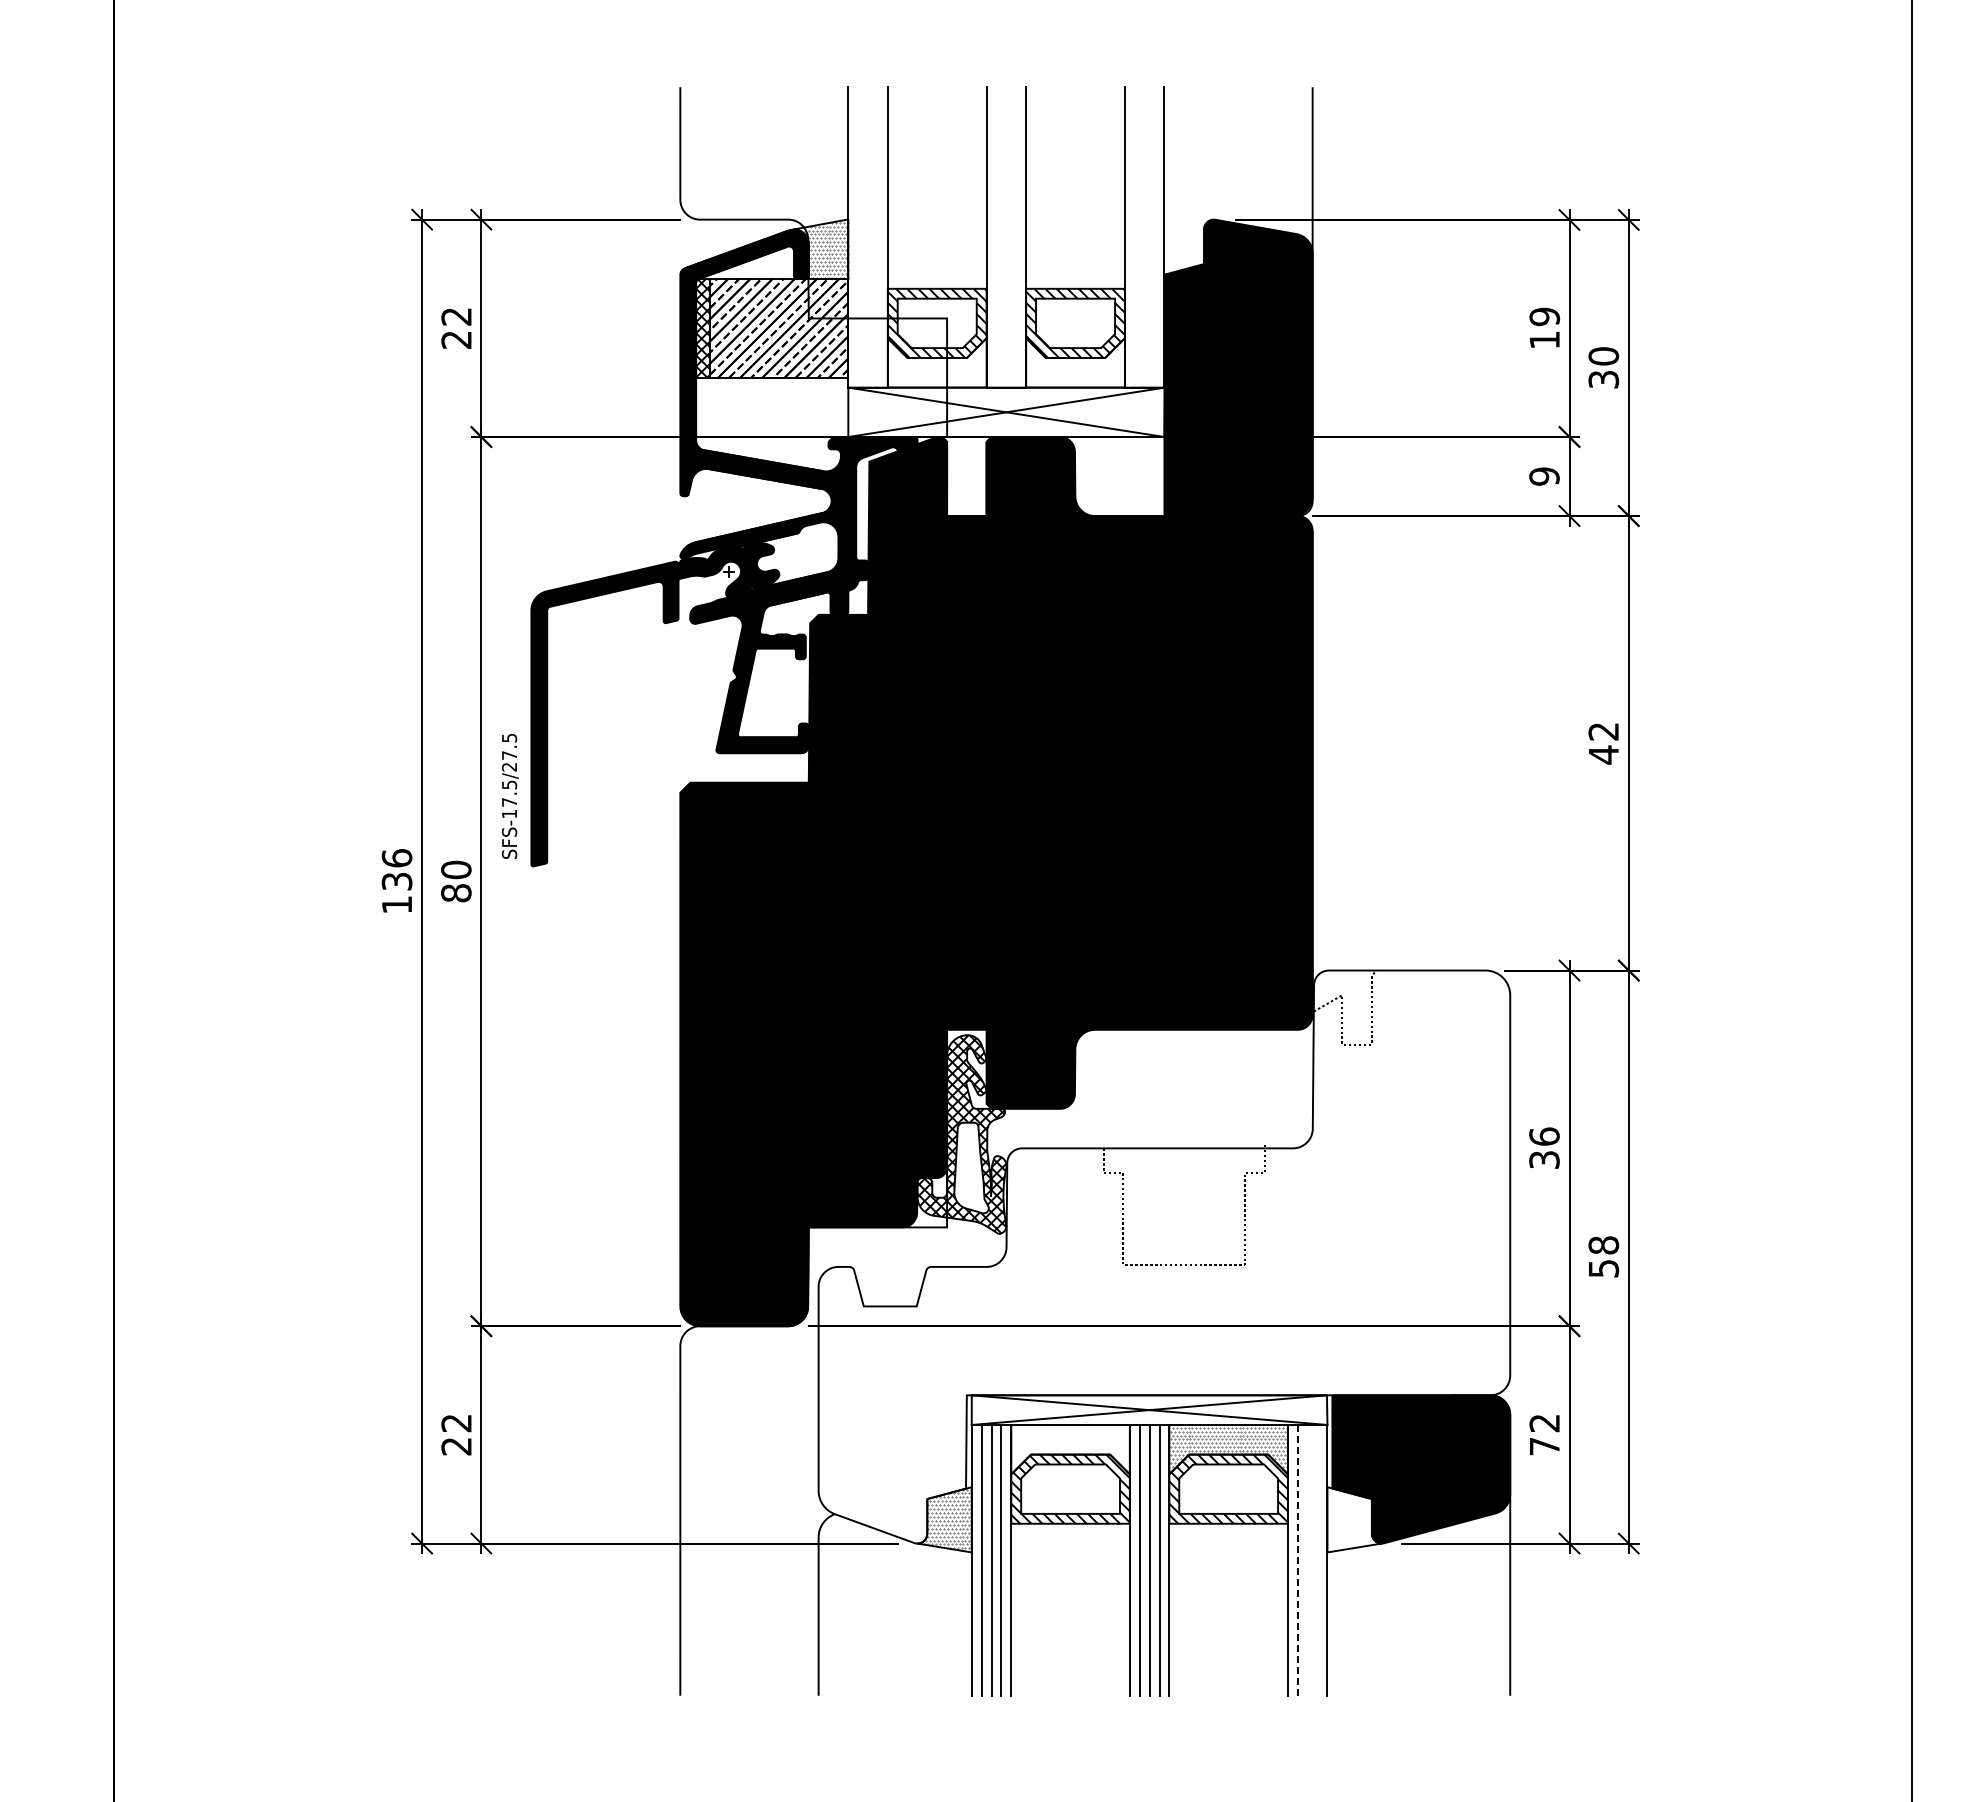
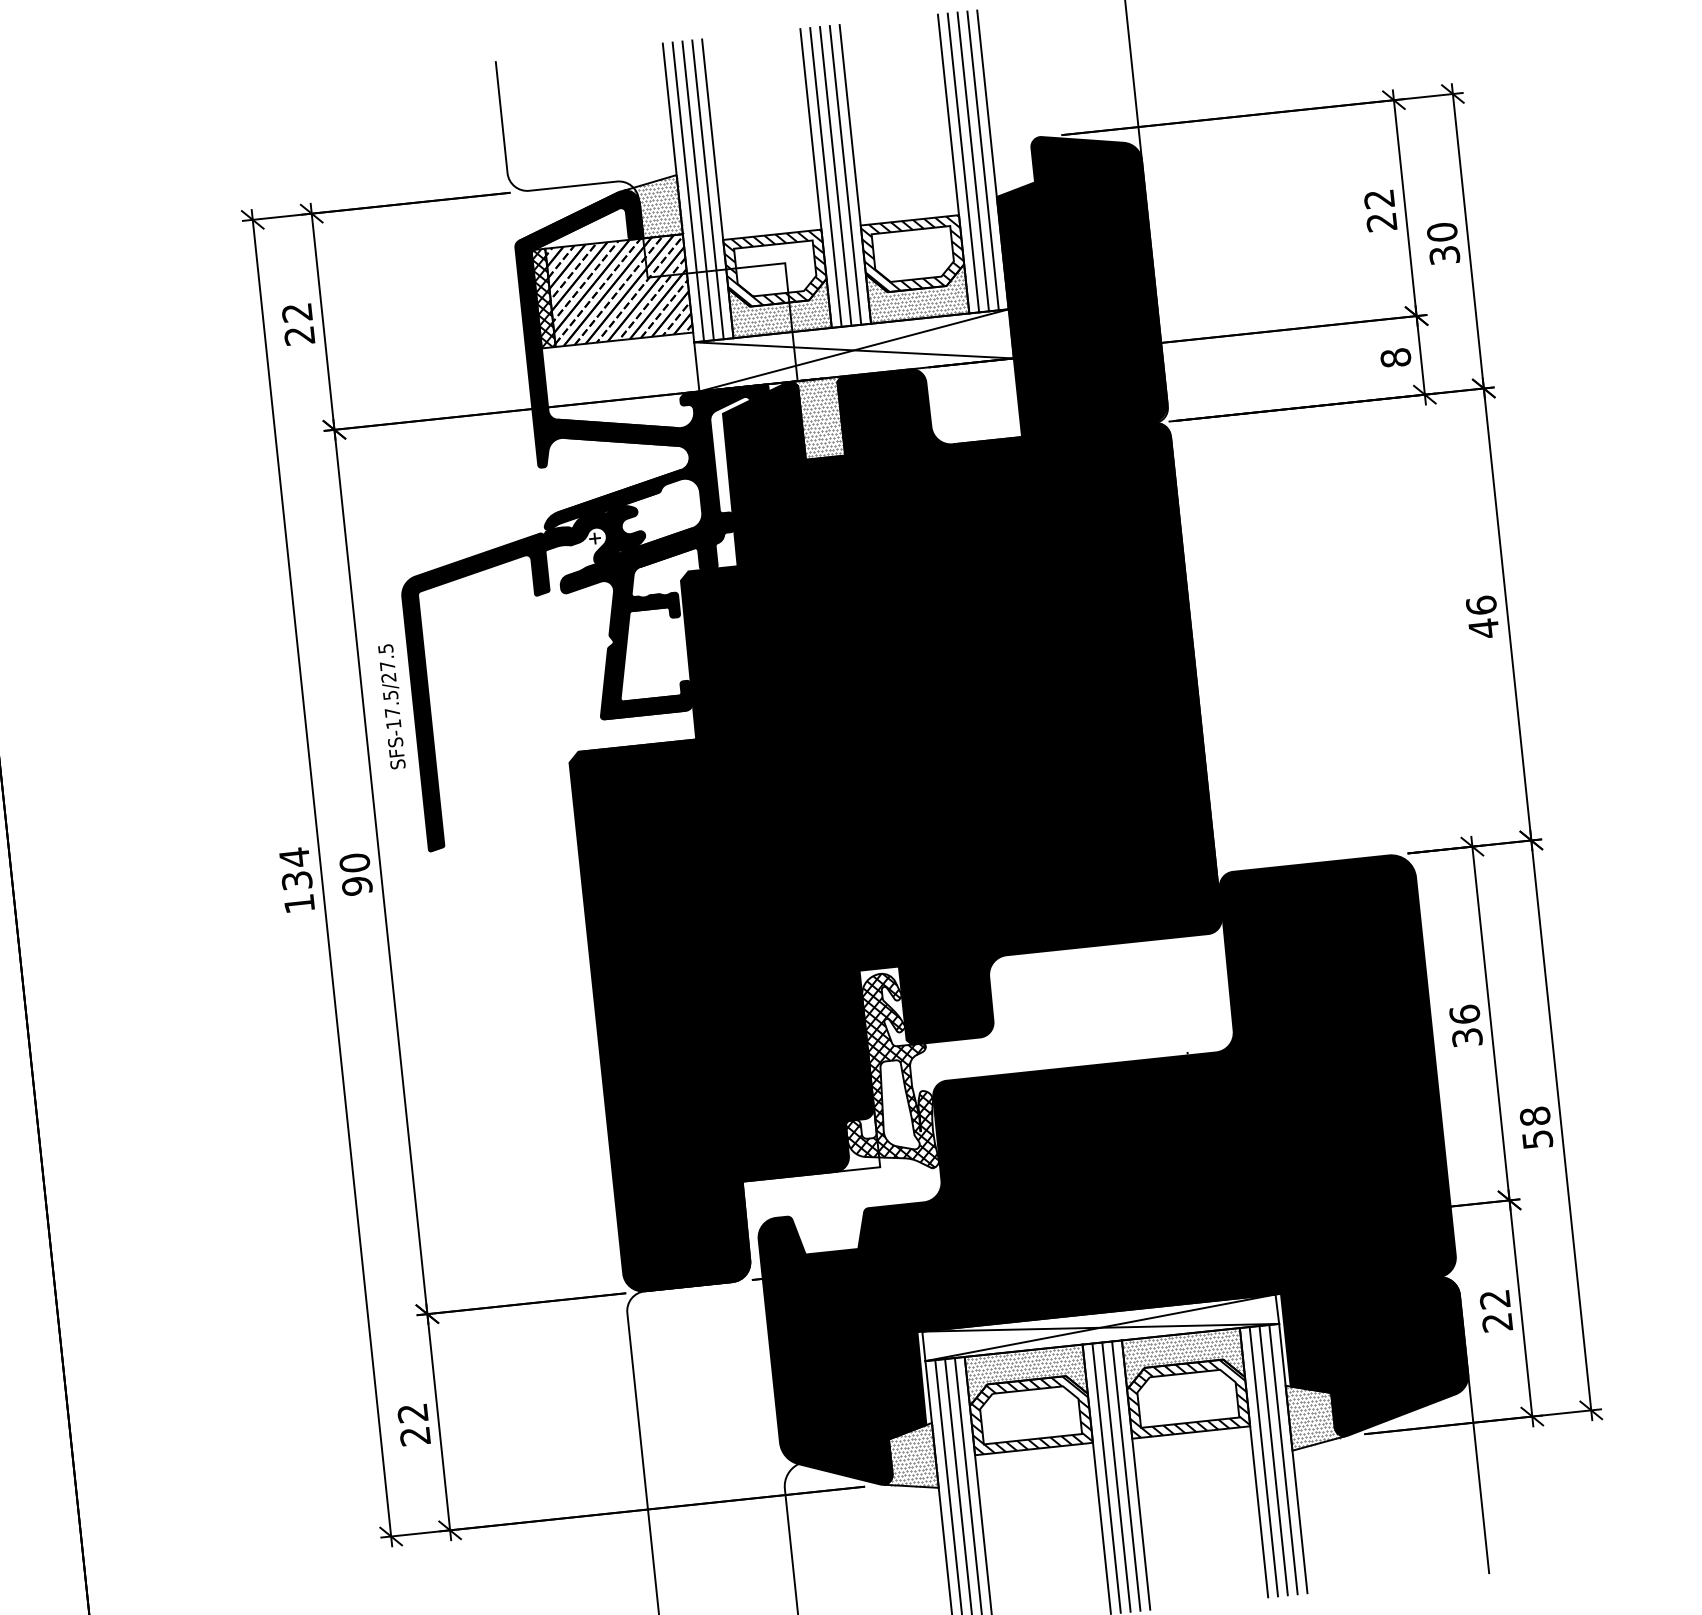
line: (858, 237) -> (688, 191), added
line: (868, 237) -> (698, 190), added
line: (877, 237) -> (707, 190), added
line: (996, 237) -> (825, 177), added
line: (1006, 237) -> (835, 176), added
line: (1016, 237) -> (845, 175), added
line: (1134, 237) -> (963, 163), added
line: (1144, 237) -> (973, 162), added
line: (1154, 237) -> (983, 161), added
text: (1544, 327) -> (1380, 209), 19 -> 22
hatch: (936, 363) -> (779, 309), added
hatch: (1075, 363) -> (917, 294), added
hatch: (965, 475) -> (819, 417), added
text: (1544, 476) -> (1395, 357), 9 -> 8
text: (1603, 731) -> (1481, 605), 42 -> 46
text: (510, 796) -> (392, 706), moved
text: (396, 858) -> (294, 857), 136 -> 134
text: (456, 893) -> (357, 886), 80 -> 90
fill: (1164, 1256) -> (1099, 1173), added
text: (1544, 1446) -> (1497, 1322), 72 -> 22
hatch: (1070, 1448) -> (1026, 1374), added
hatch: (1351, 1518) -> (1312, 1414), added
line: (1307, 1559) -> (1273, 1459), added
line: (1317, 1559) -> (1283, 1458), added
line: (1297, 1560) -> (1263, 1461), dashed -> solid

